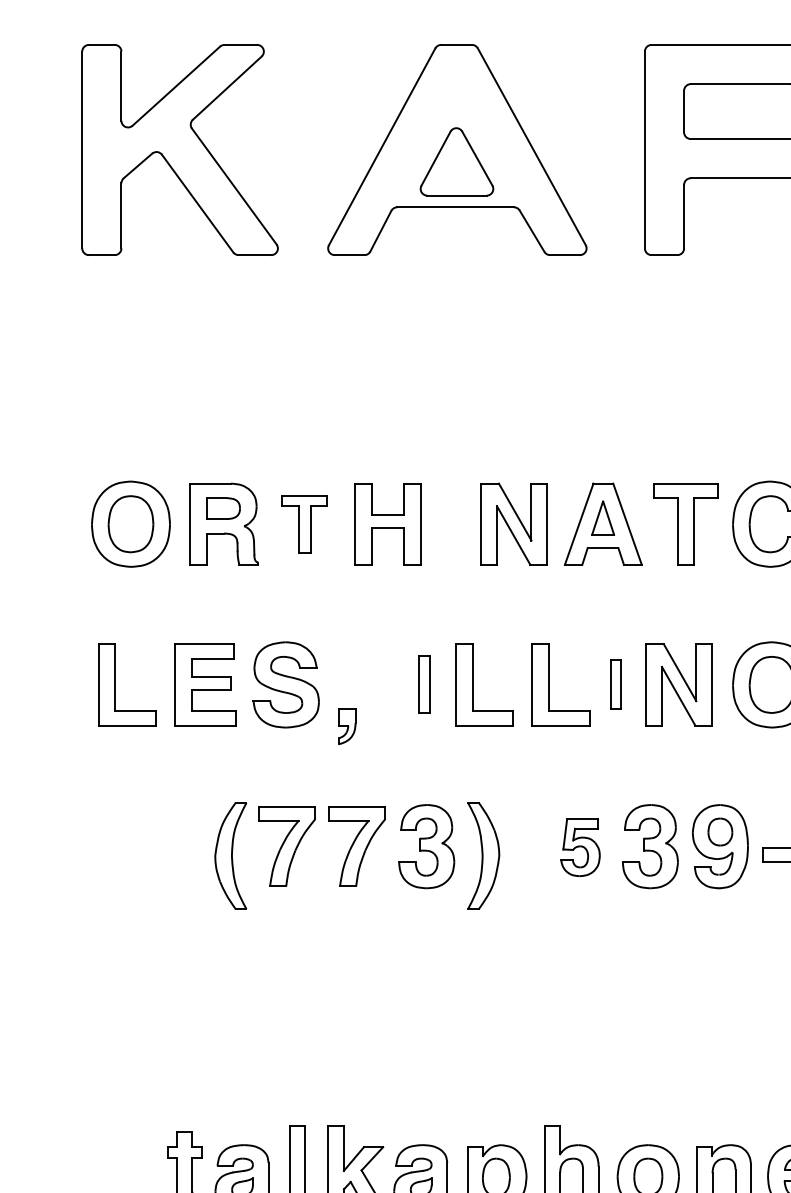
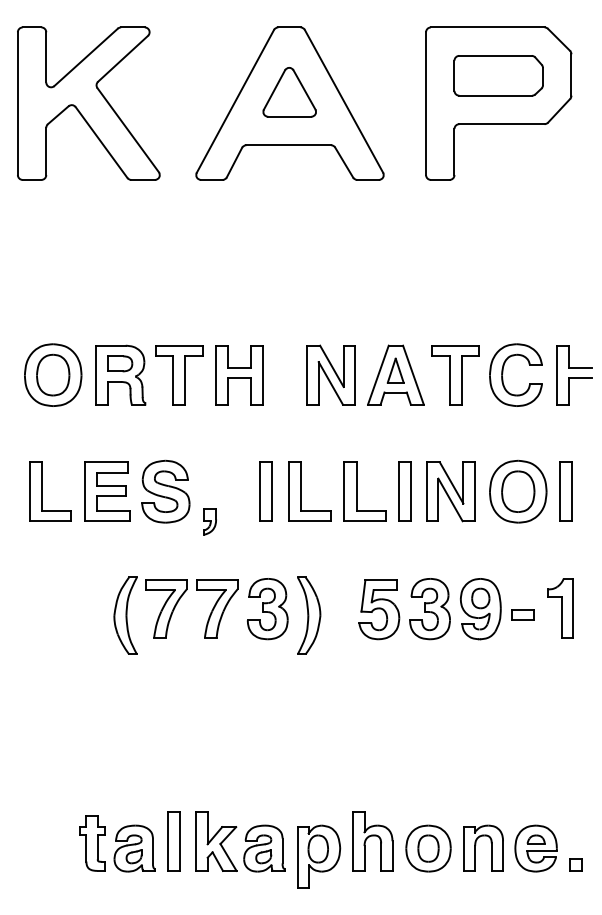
part: (456, 162) -> (289, 92), moved
part: (305, 524) -> (179, 375), size x1.43
part: (423, 684) -> (265, 491), size x1.43
part: (615, 684) -> (404, 491), size x1.67
part: (580, 847) -> (379, 609), size x1.43

